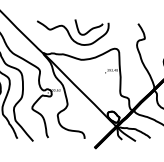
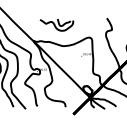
part: (73, 32) -> (56, 25), size x0.6

